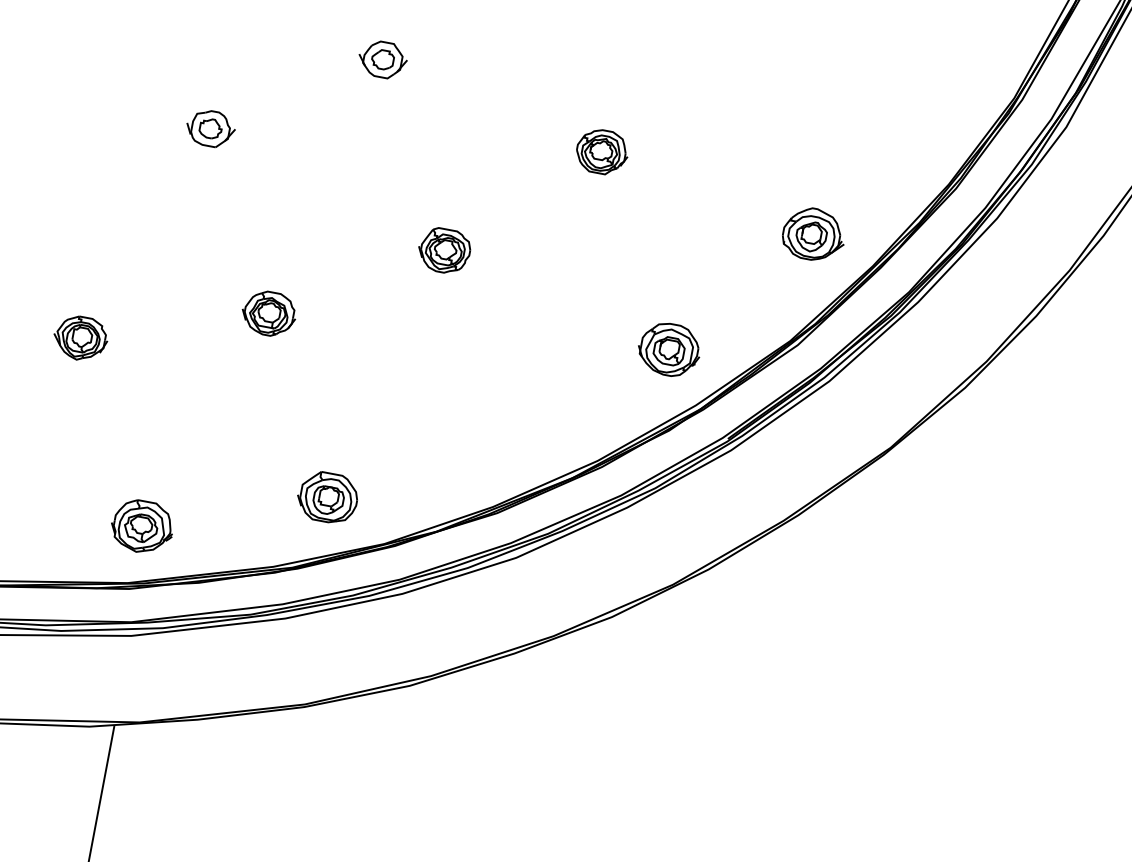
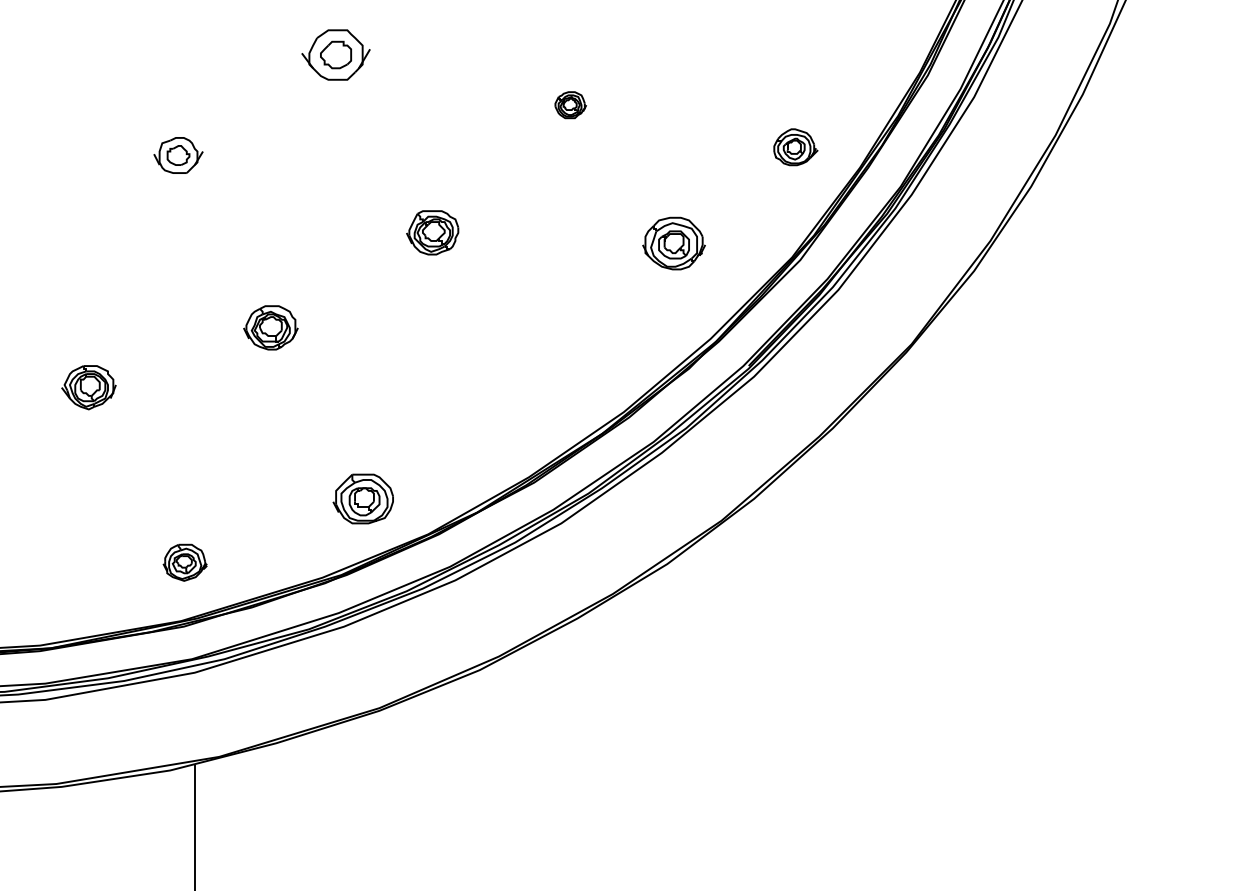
part: (382, 59) -> (335, 54), size x1.4
part: (602, 151) -> (570, 104), size x0.6
part: (813, 233) -> (795, 146), size x0.7
part: (668, 349) -> (673, 243), moved
part: (141, 526) -> (184, 562), size x0.7

